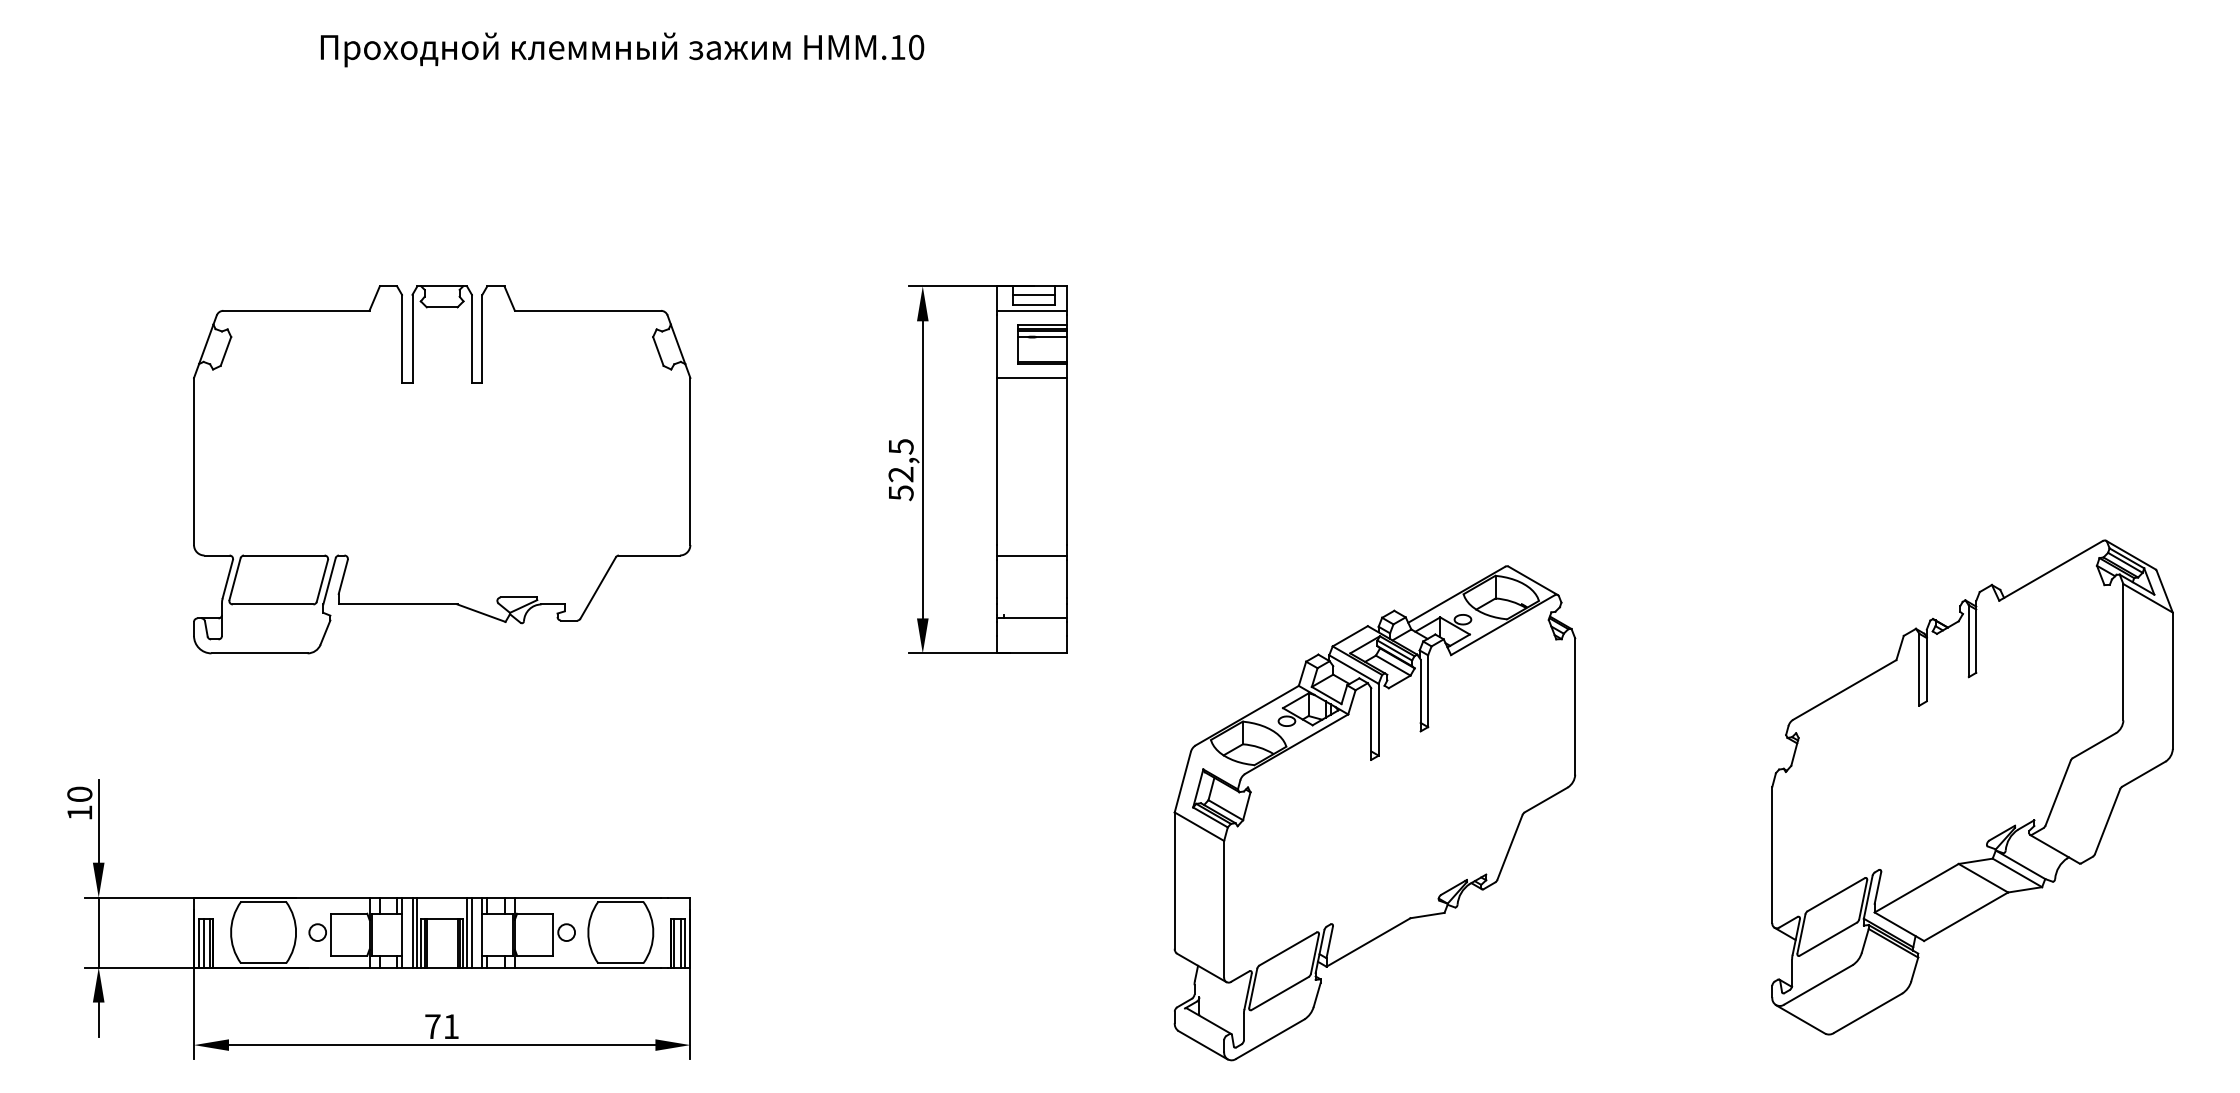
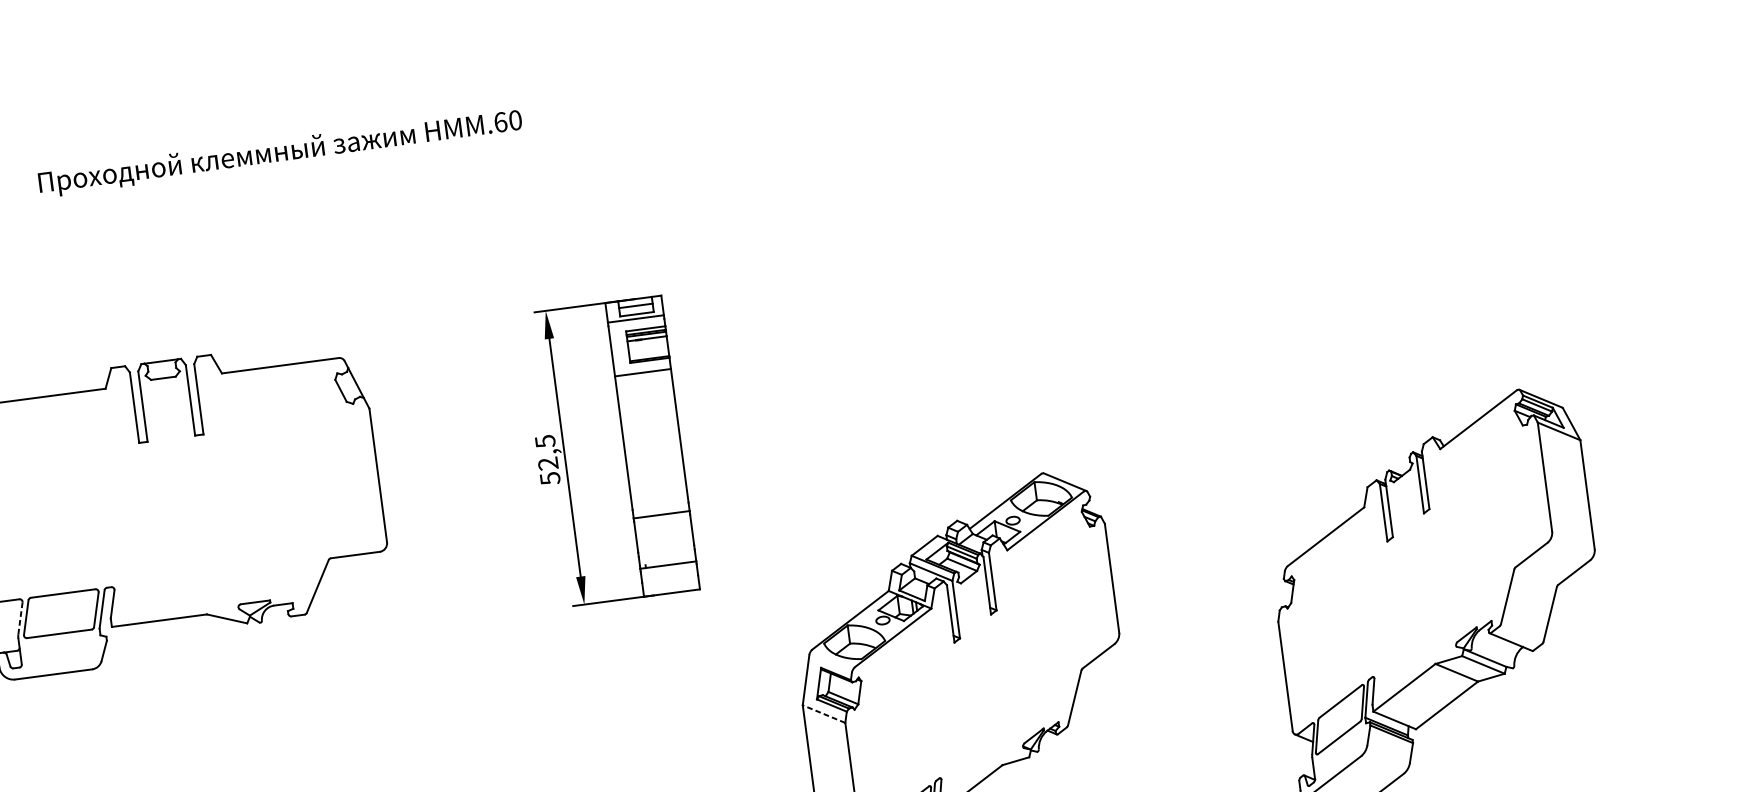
text: (897, 47) -> (500, 122), HMM.10 -> HMM.60
line: (227, 579) -> (20, 618), solid -> dashed
line: (1199, 826) -> (824, 713), solid -> dashed

